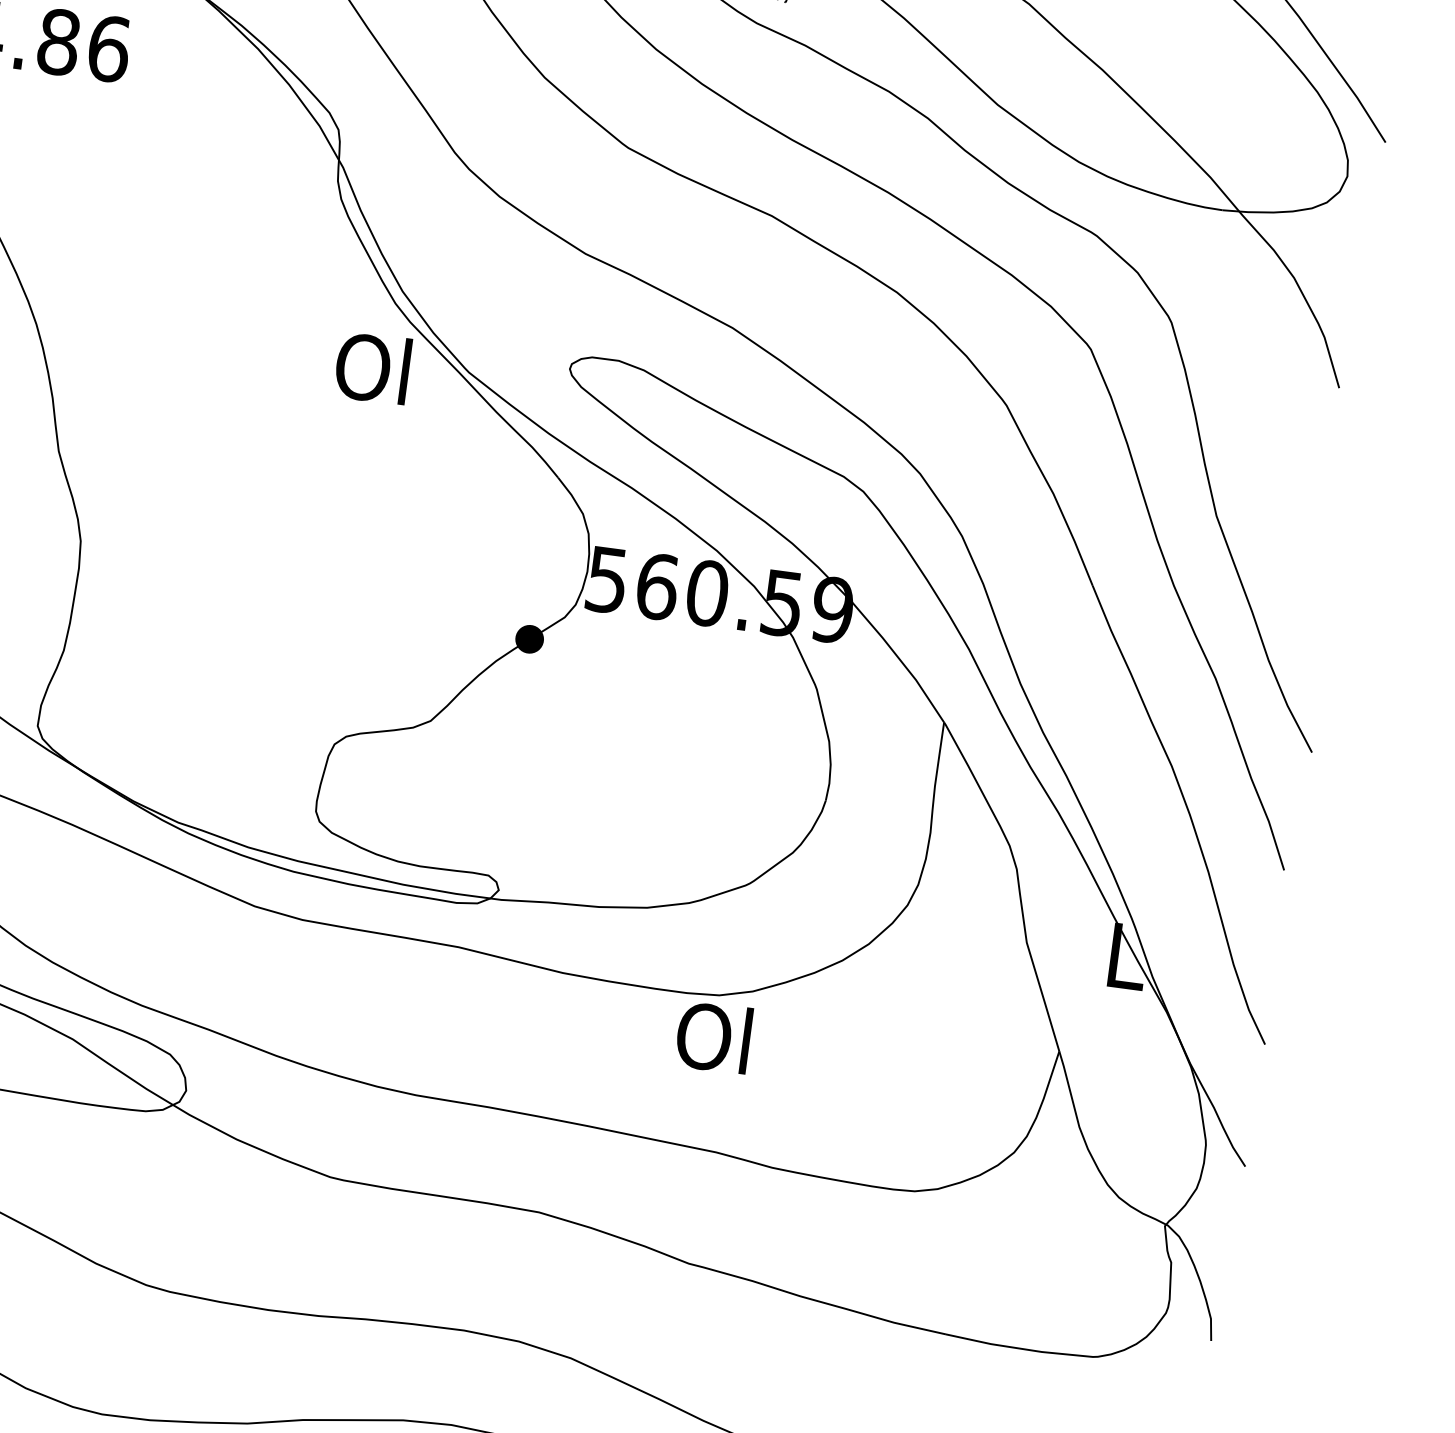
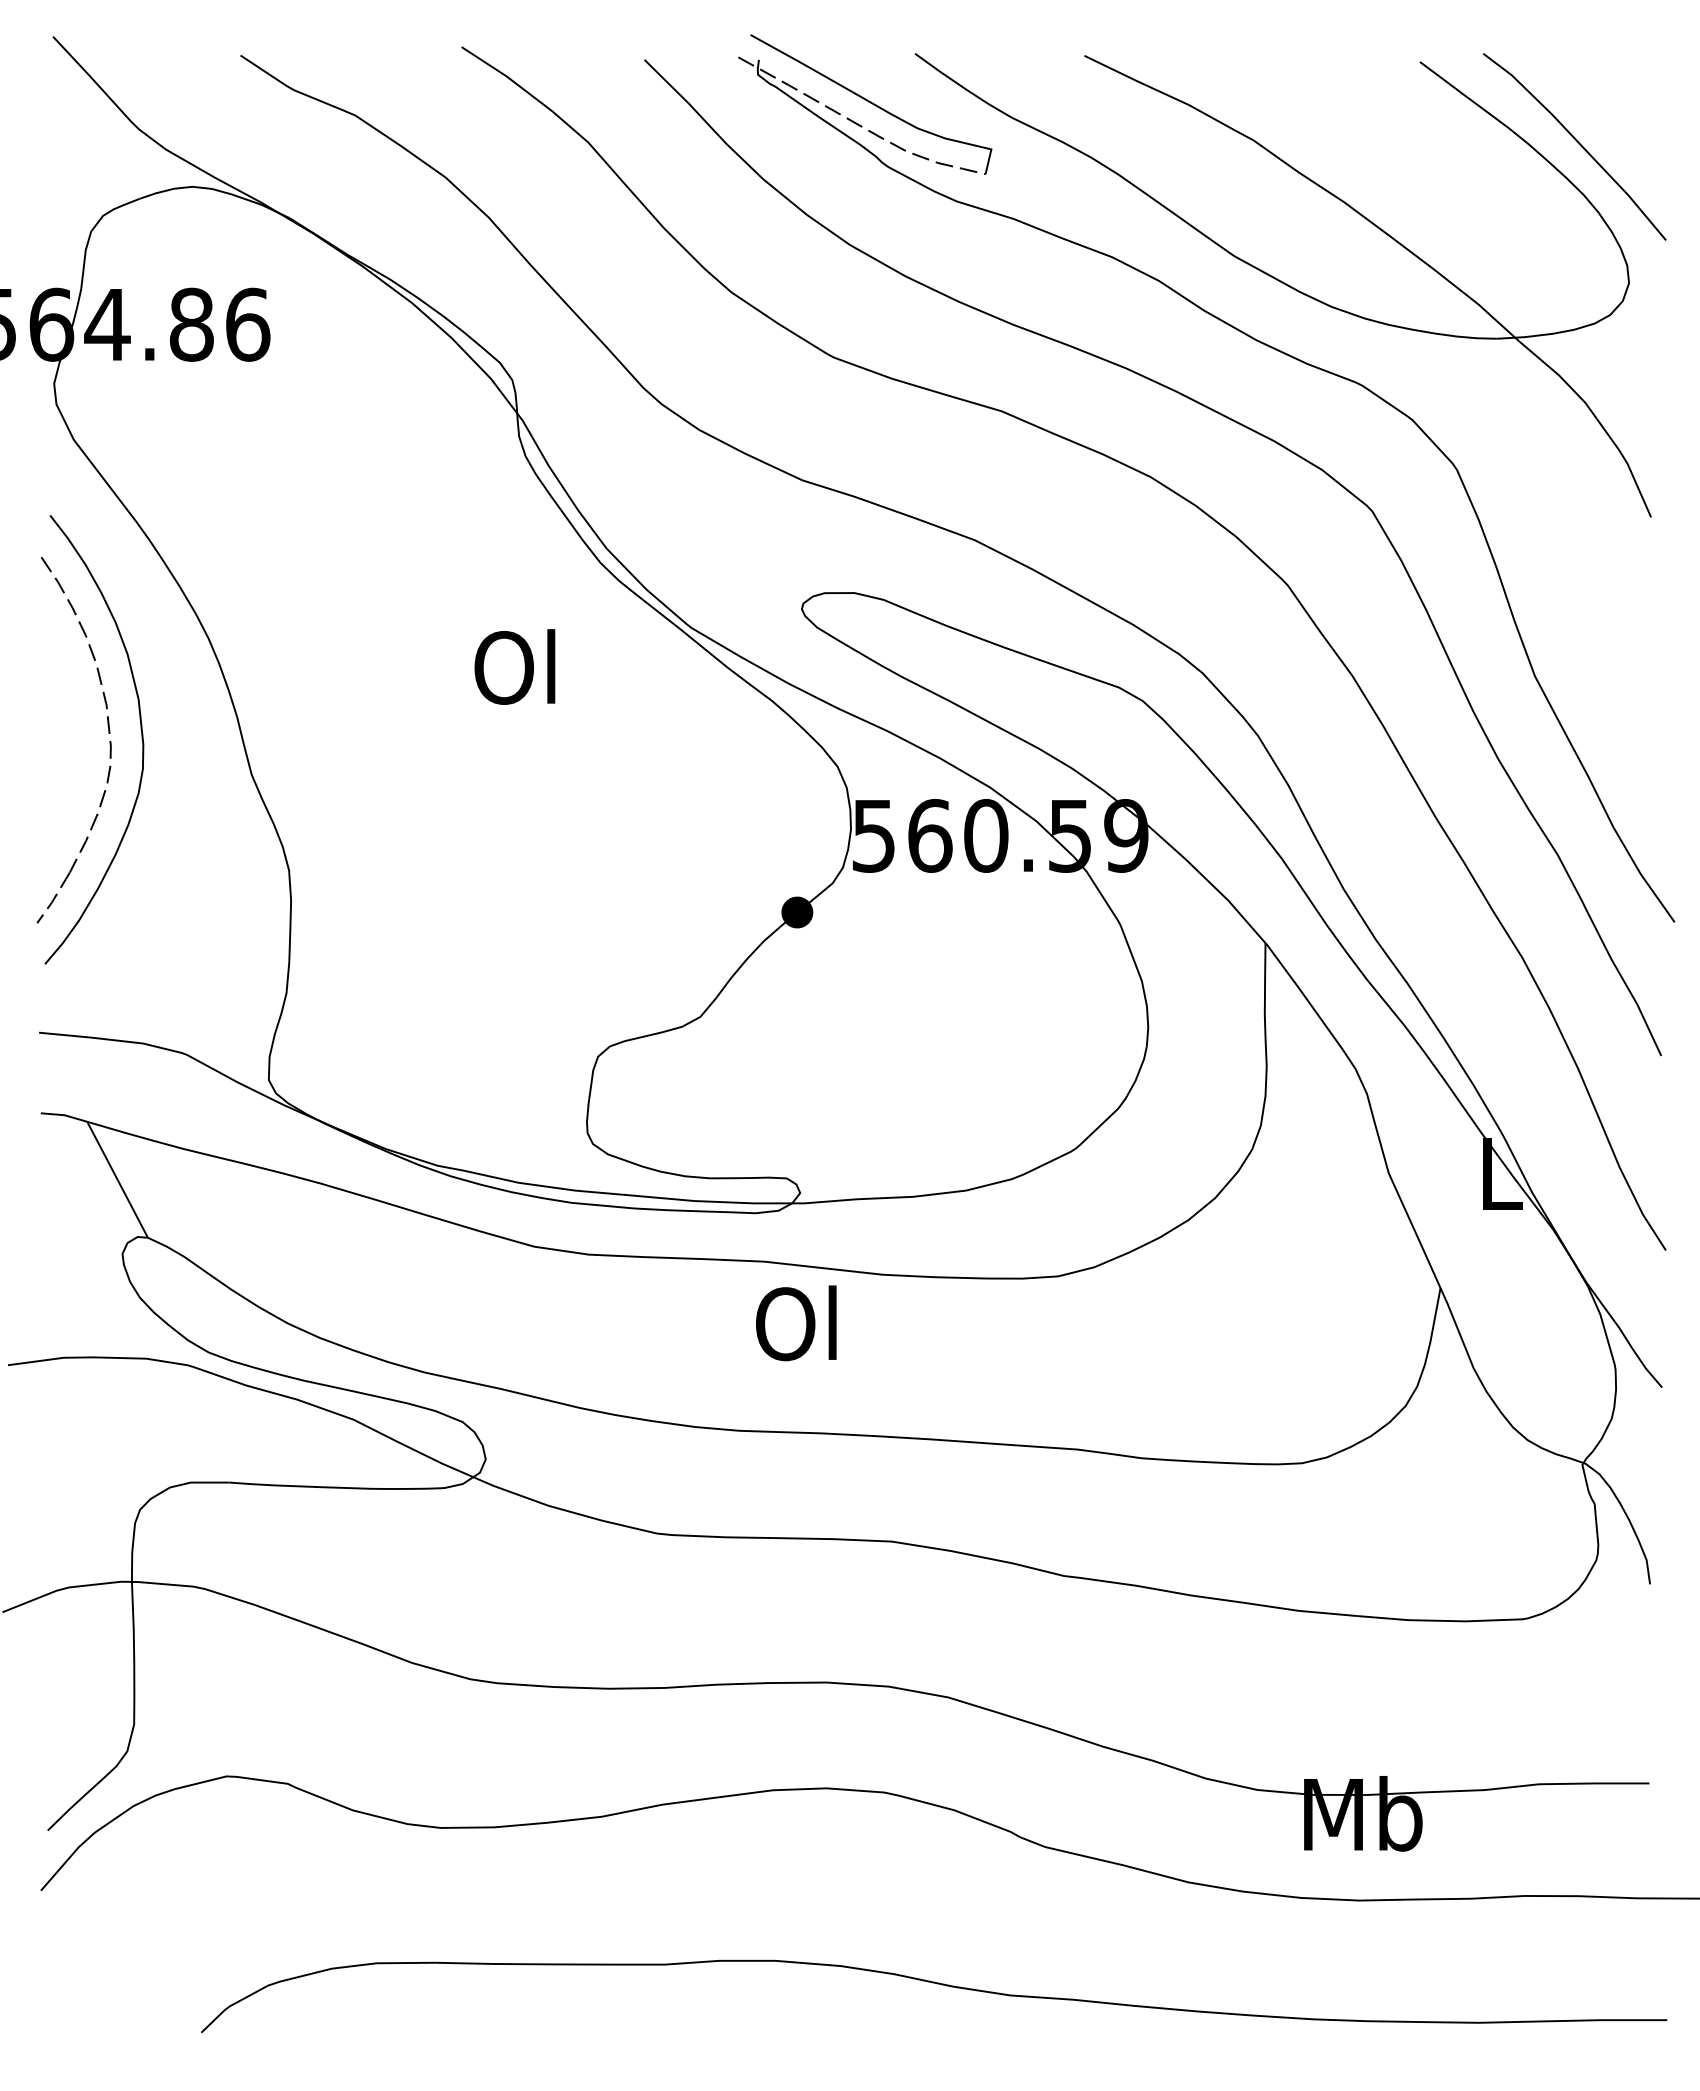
text: (372, 367) -> (514, 666), moved
text: (713, 1037) -> (796, 1323), moved

